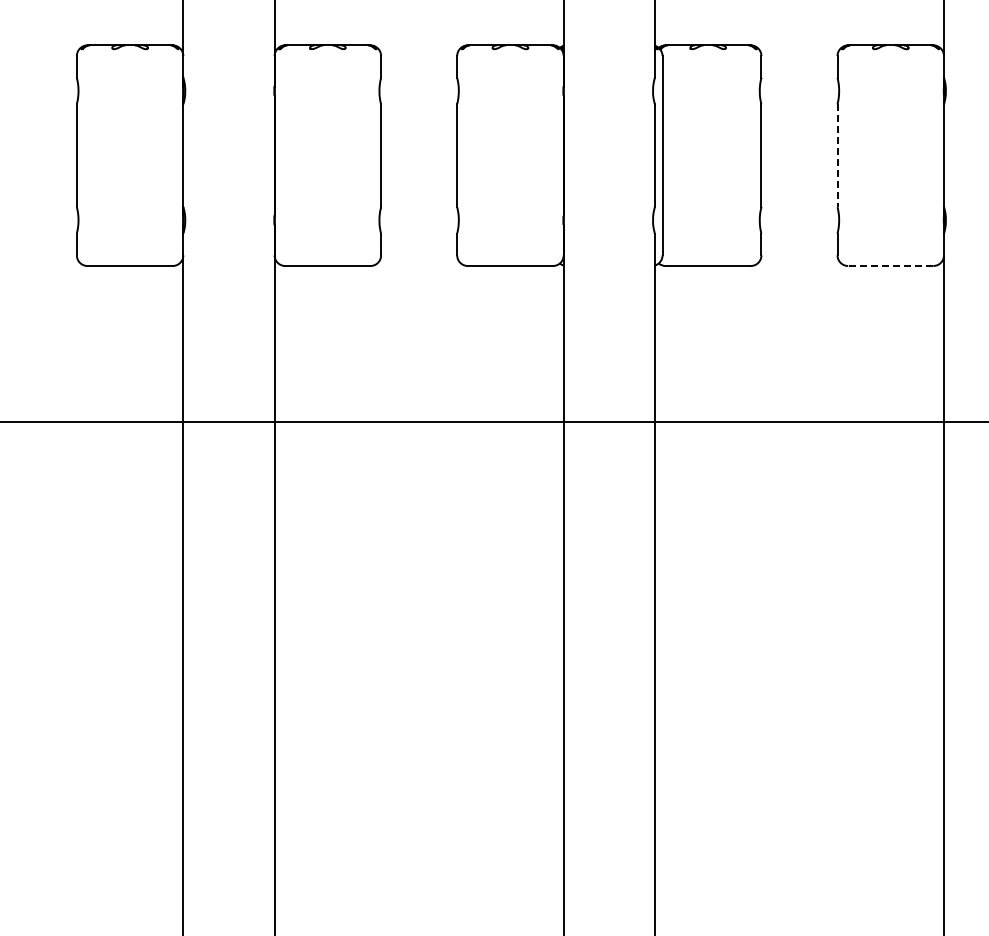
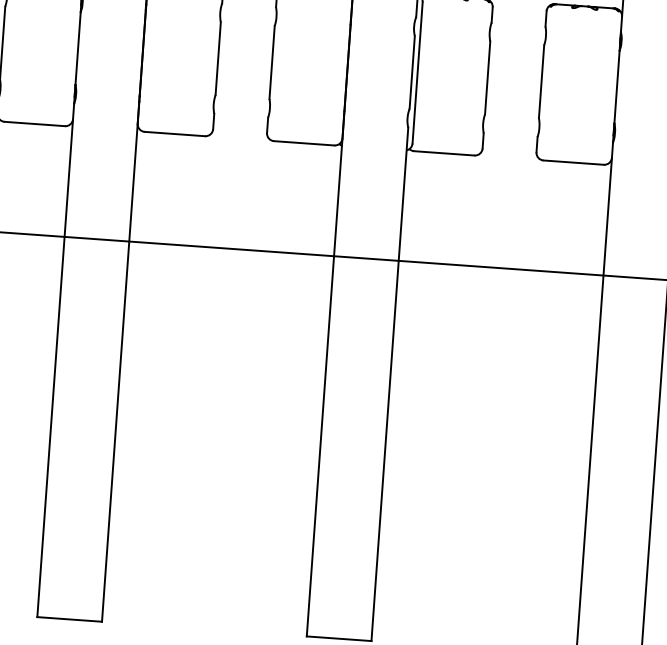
line: (837, 156) -> (541, 82), dashed -> solid
line: (890, 266) -> (573, 162), dashed -> solid

